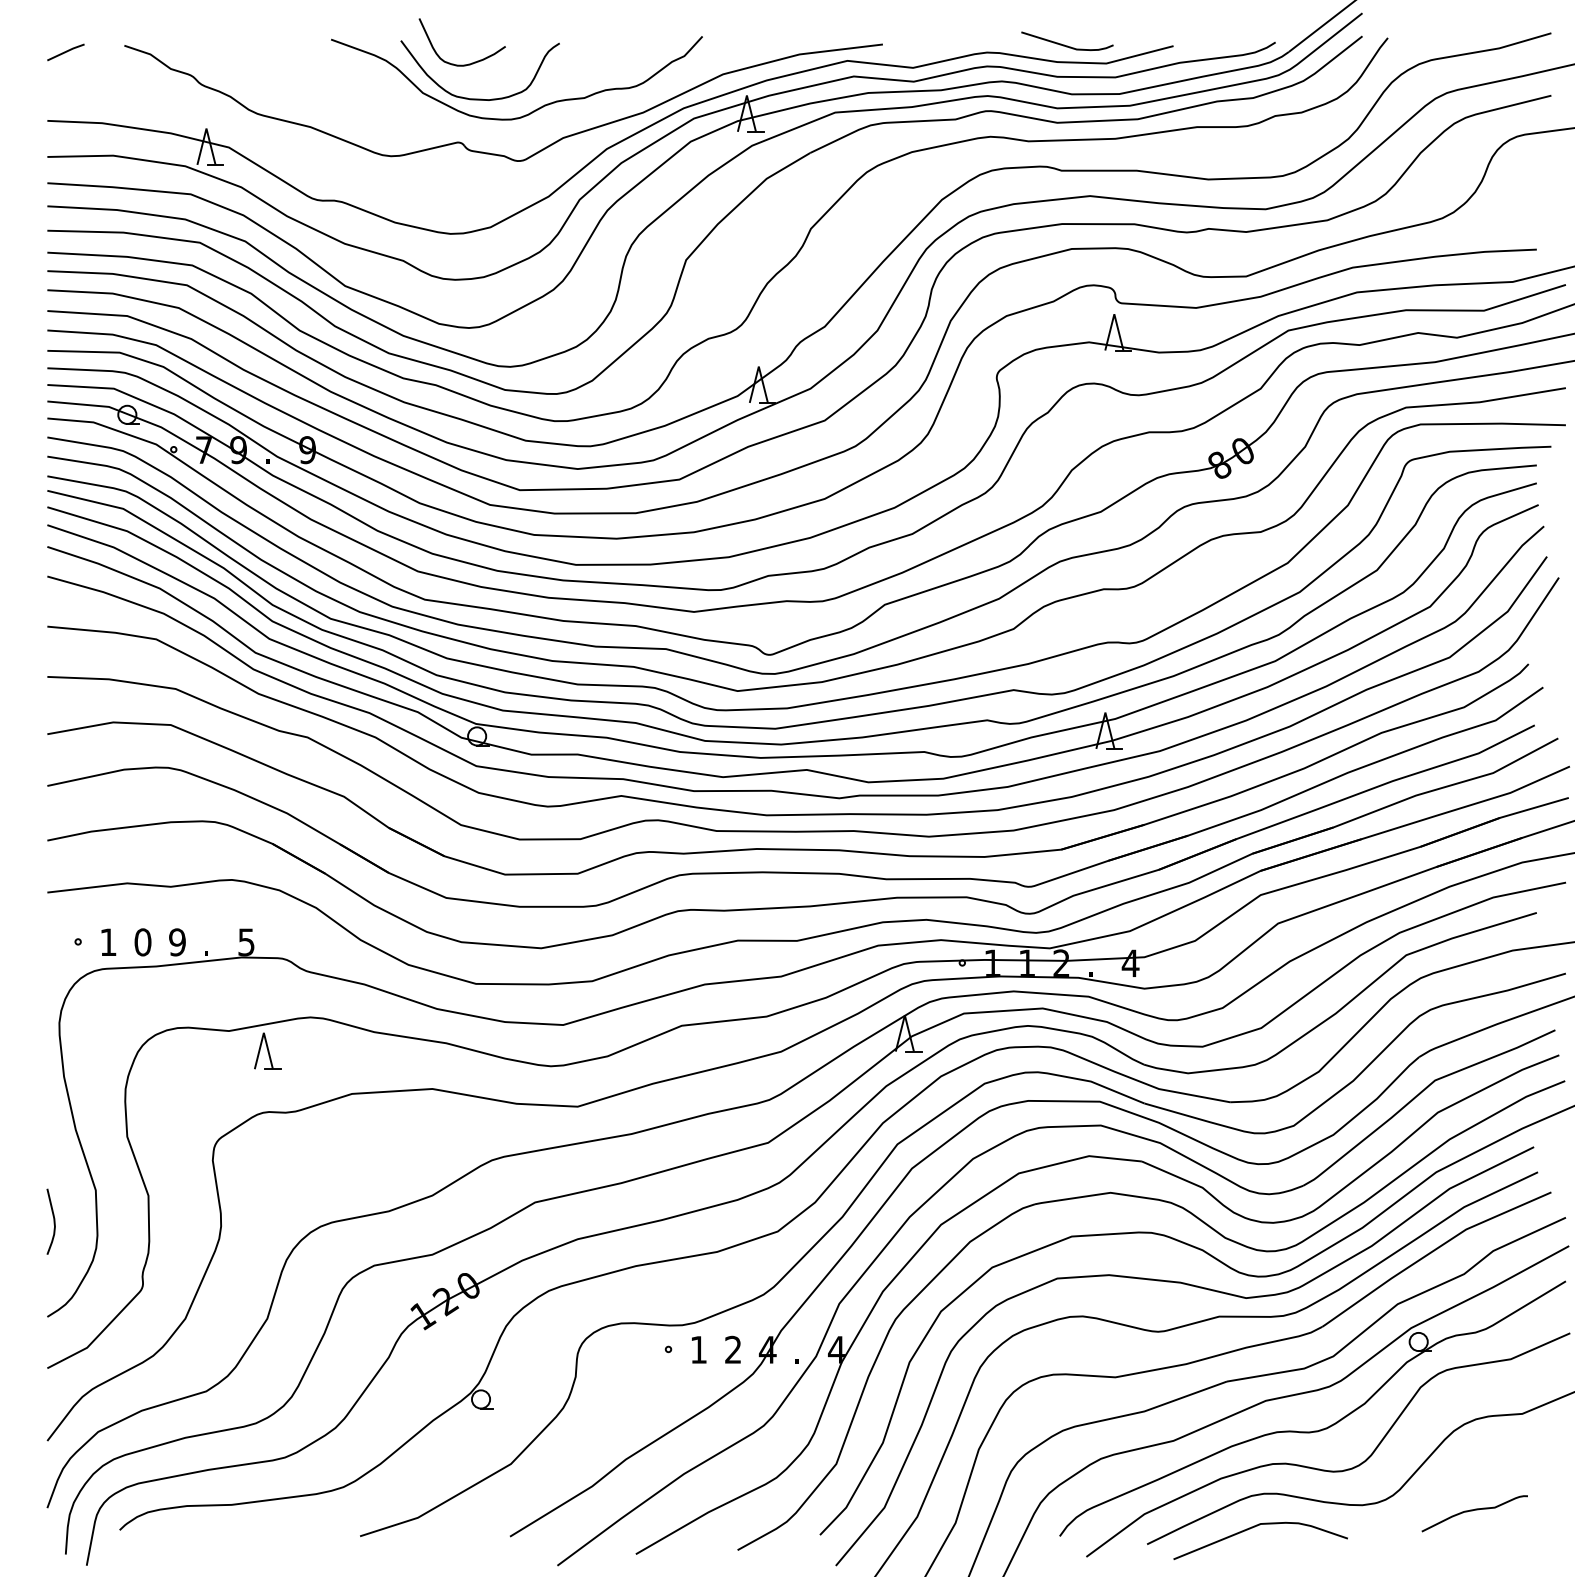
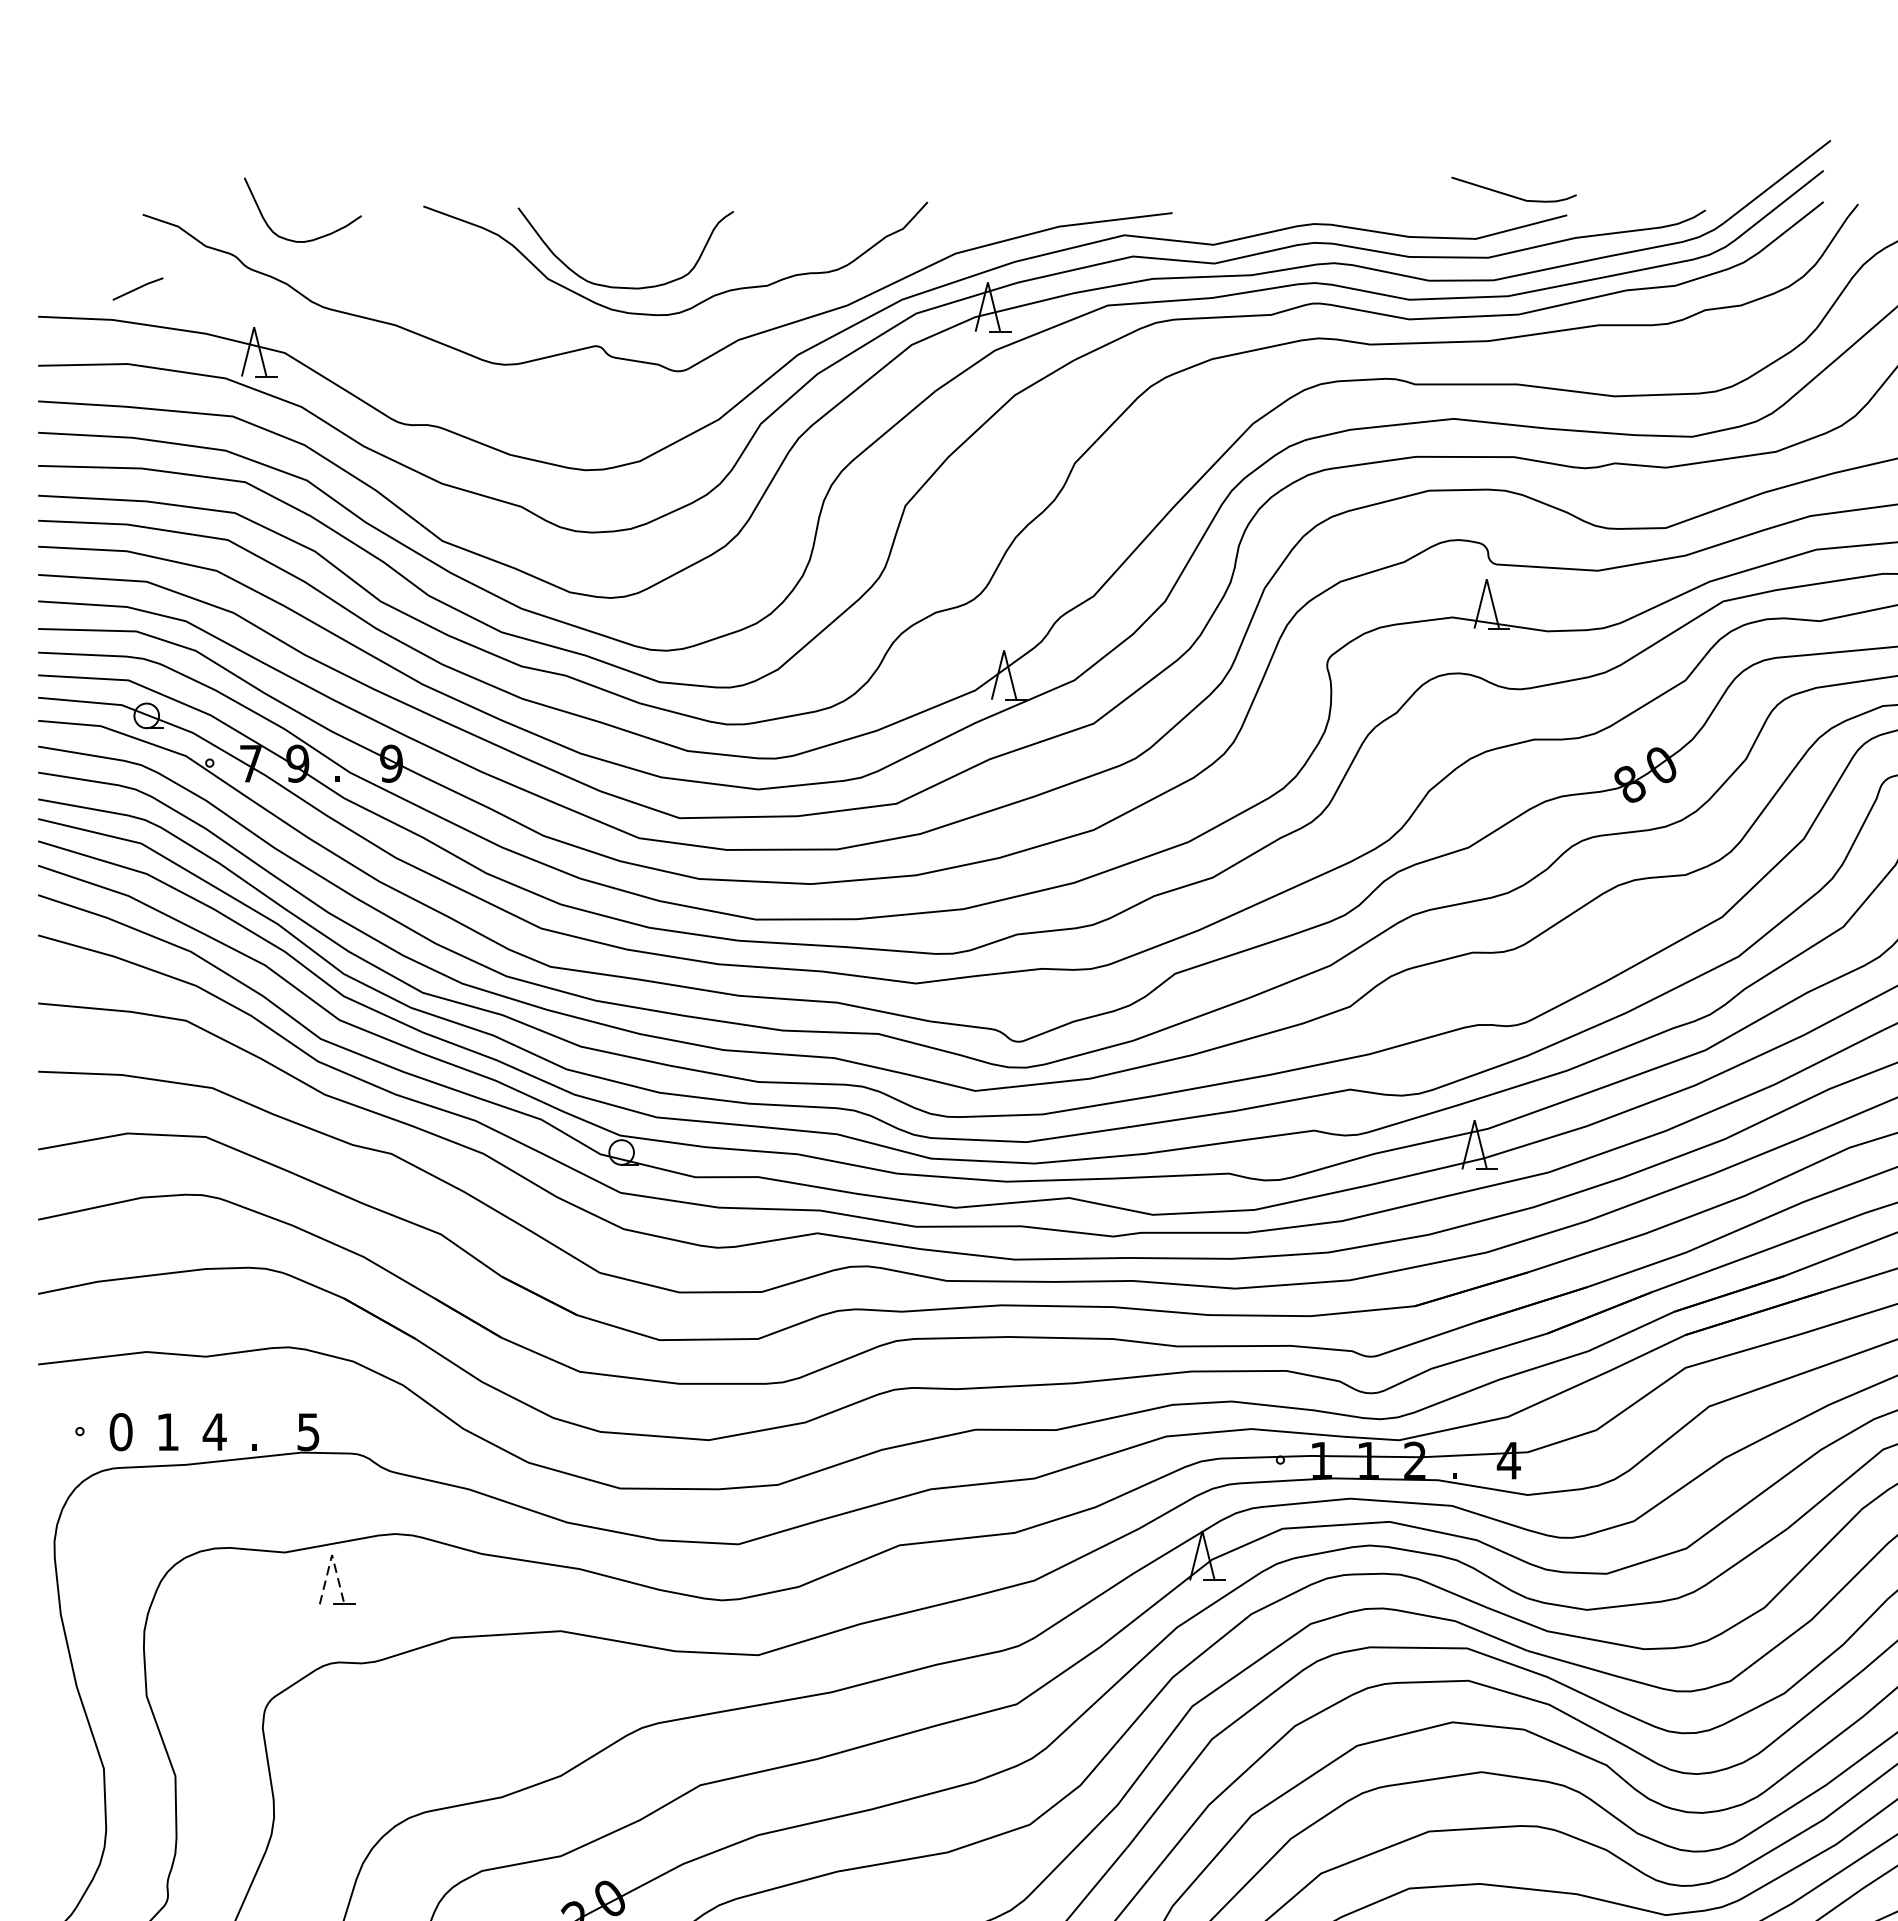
curve: (1064, 44) -> (1510, 194), moved
line: (65, 52) -> (137, 289), moved
curve: (461, 64) -> (301, 240), moved
text: (108, 942) -> (121, 1432), 1 -> 0
text: (142, 942) -> (167, 1432), 0 -> 1
text: (177, 942) -> (214, 1432), 9 -> 4
line: (263, 1032) -> (331, 1554), solid -> dashed
curve: (53, 1221) -> (46, 1811), removed

